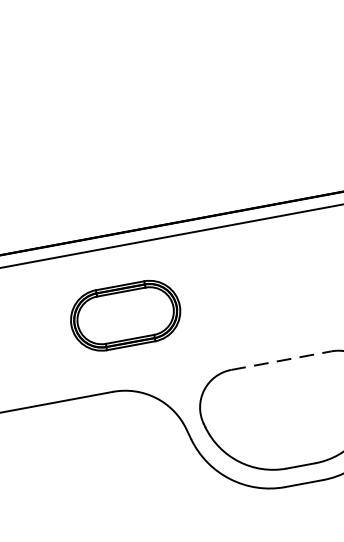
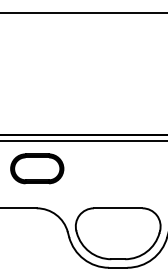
part: (126, 314) -> (37, 168), moved
line: (282, 360) -> (118, 208), dashed -> solid

